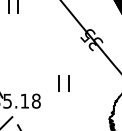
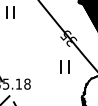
part: (63, 82) -> (64, 66), moved

